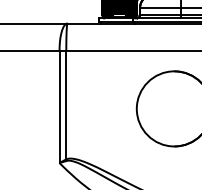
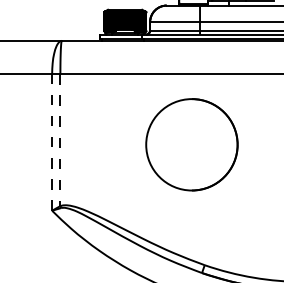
line: (66, 105) -> (60, 140), solid -> dashed
line: (59, 106) -> (52, 141), solid -> dashed

